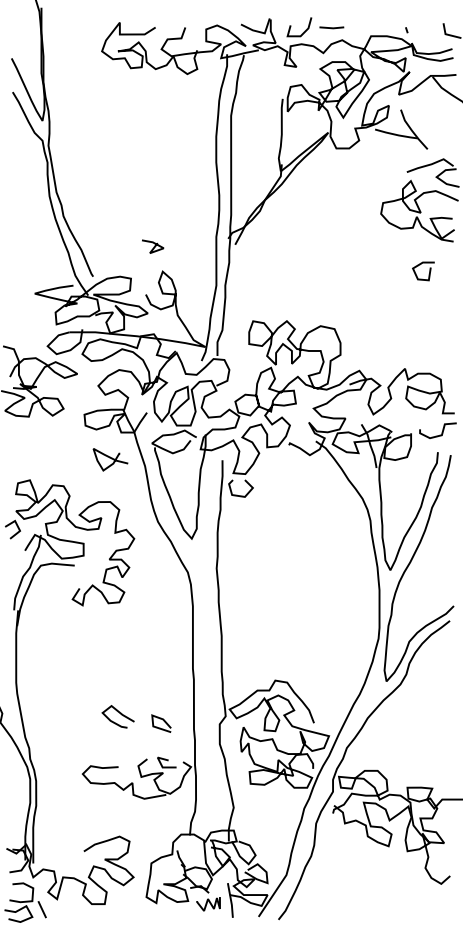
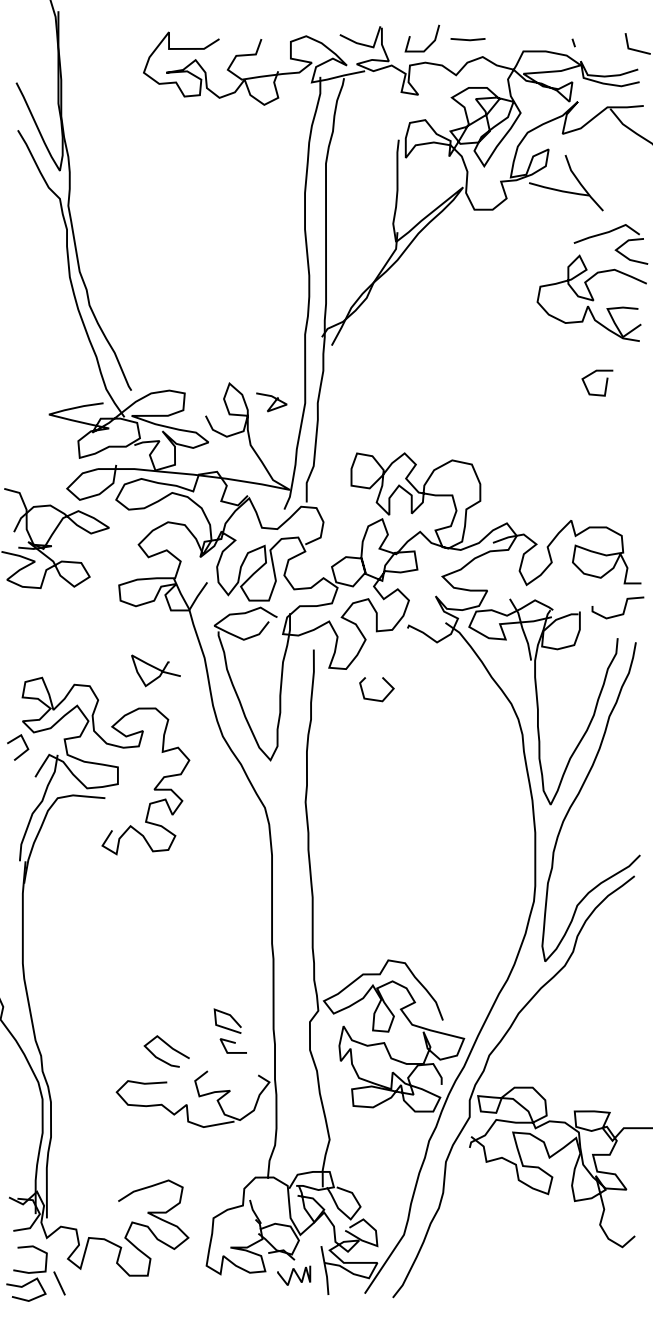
curve: (153, 247) -> (272, 403), moved
curve: (110, 458) -> (156, 669), moved
curve: (237, 494) -> (372, 698), moved
curve: (120, 714) -> (169, 1047), moved
line: (166, 760) -> (232, 1043), moved

